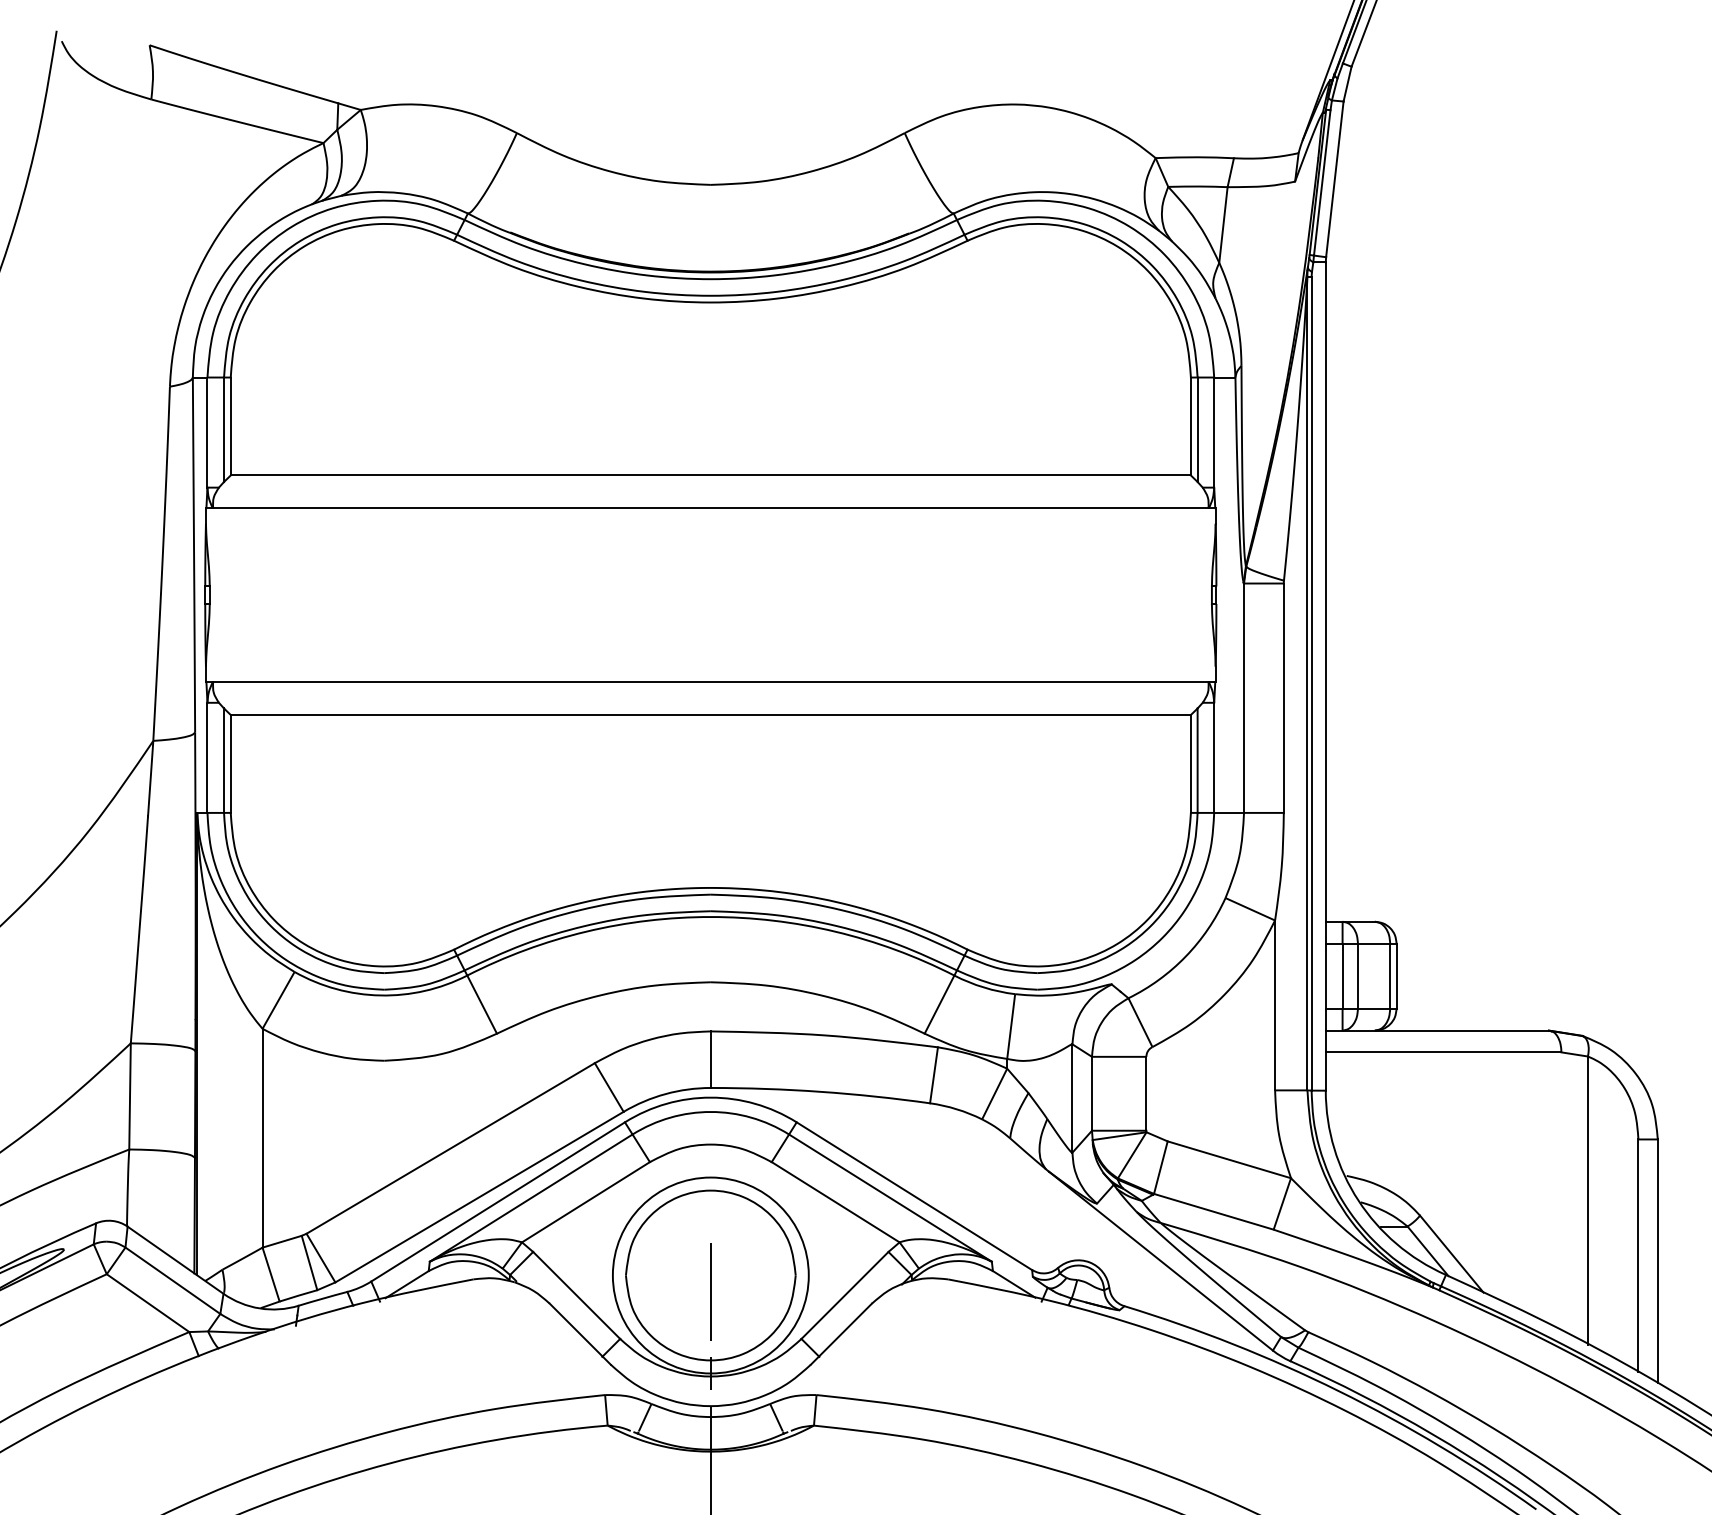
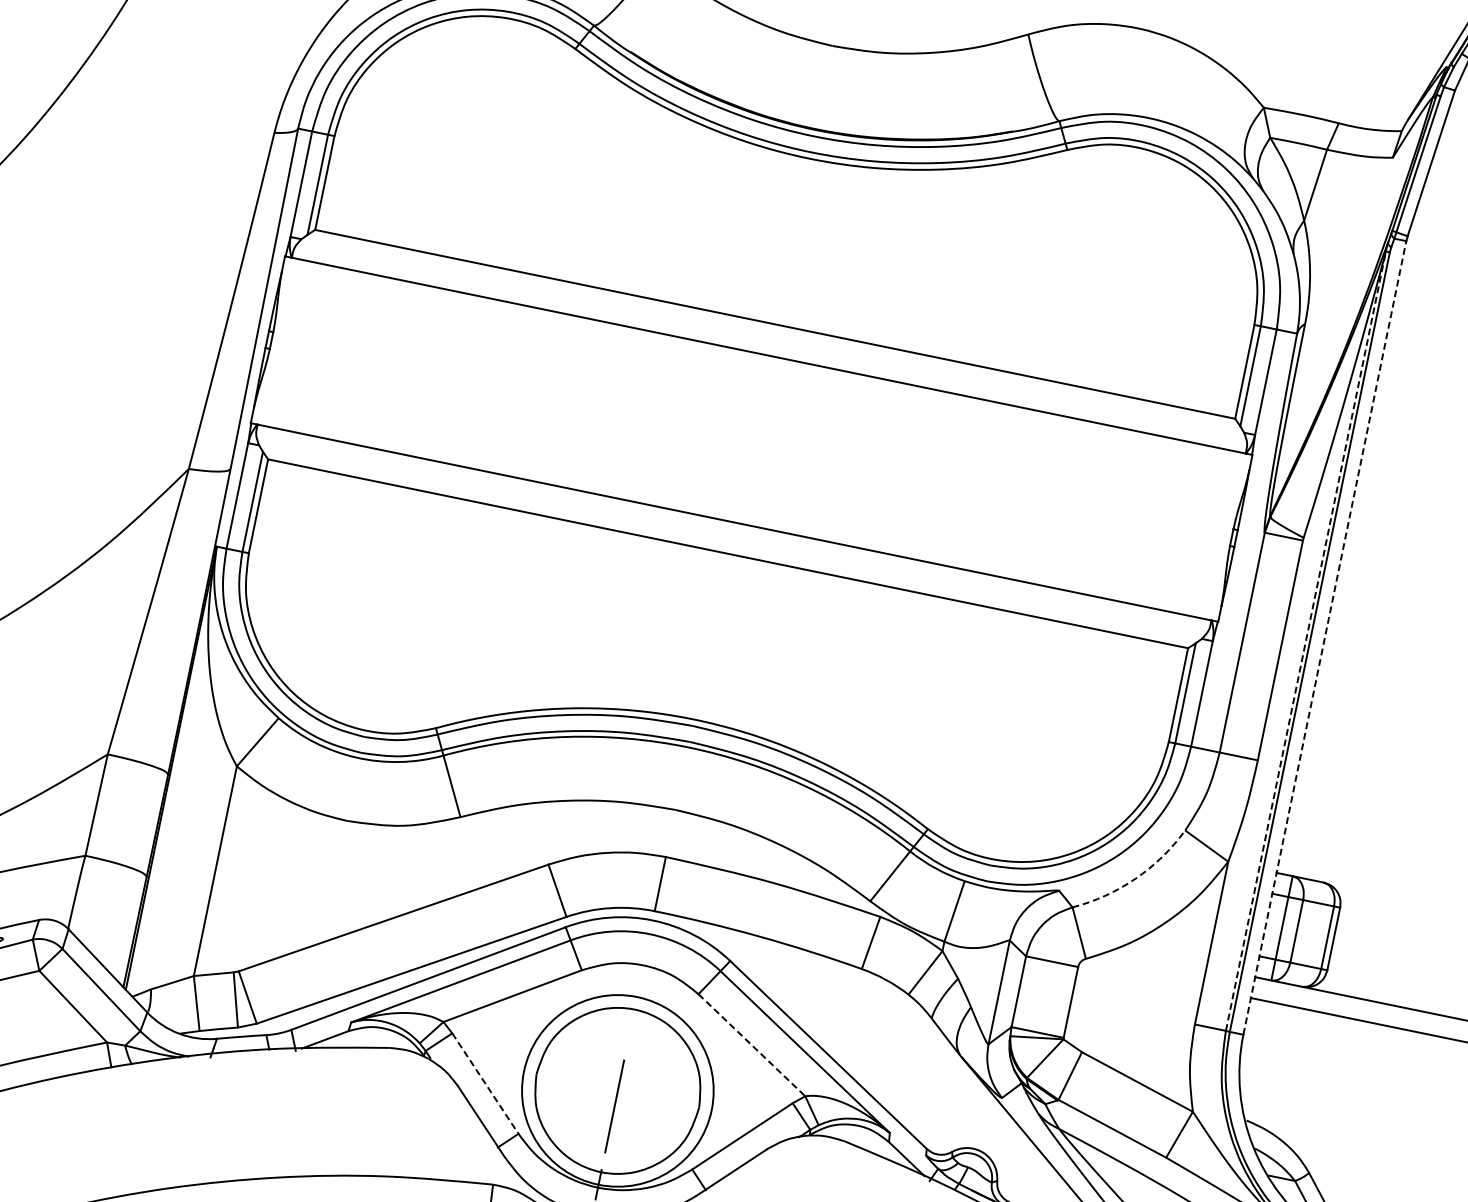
line: (1325, 676) -> (1324, 637), solid -> dashed
line: (1307, 683) -> (1305, 641), solid -> dashed
arc: (1185, 956) -> (1135, 878), solid -> dashed
line: (836, 1202) -> (752, 1045), solid -> dashed
line: (576, 1295) -> (485, 1083), solid -> dashed

